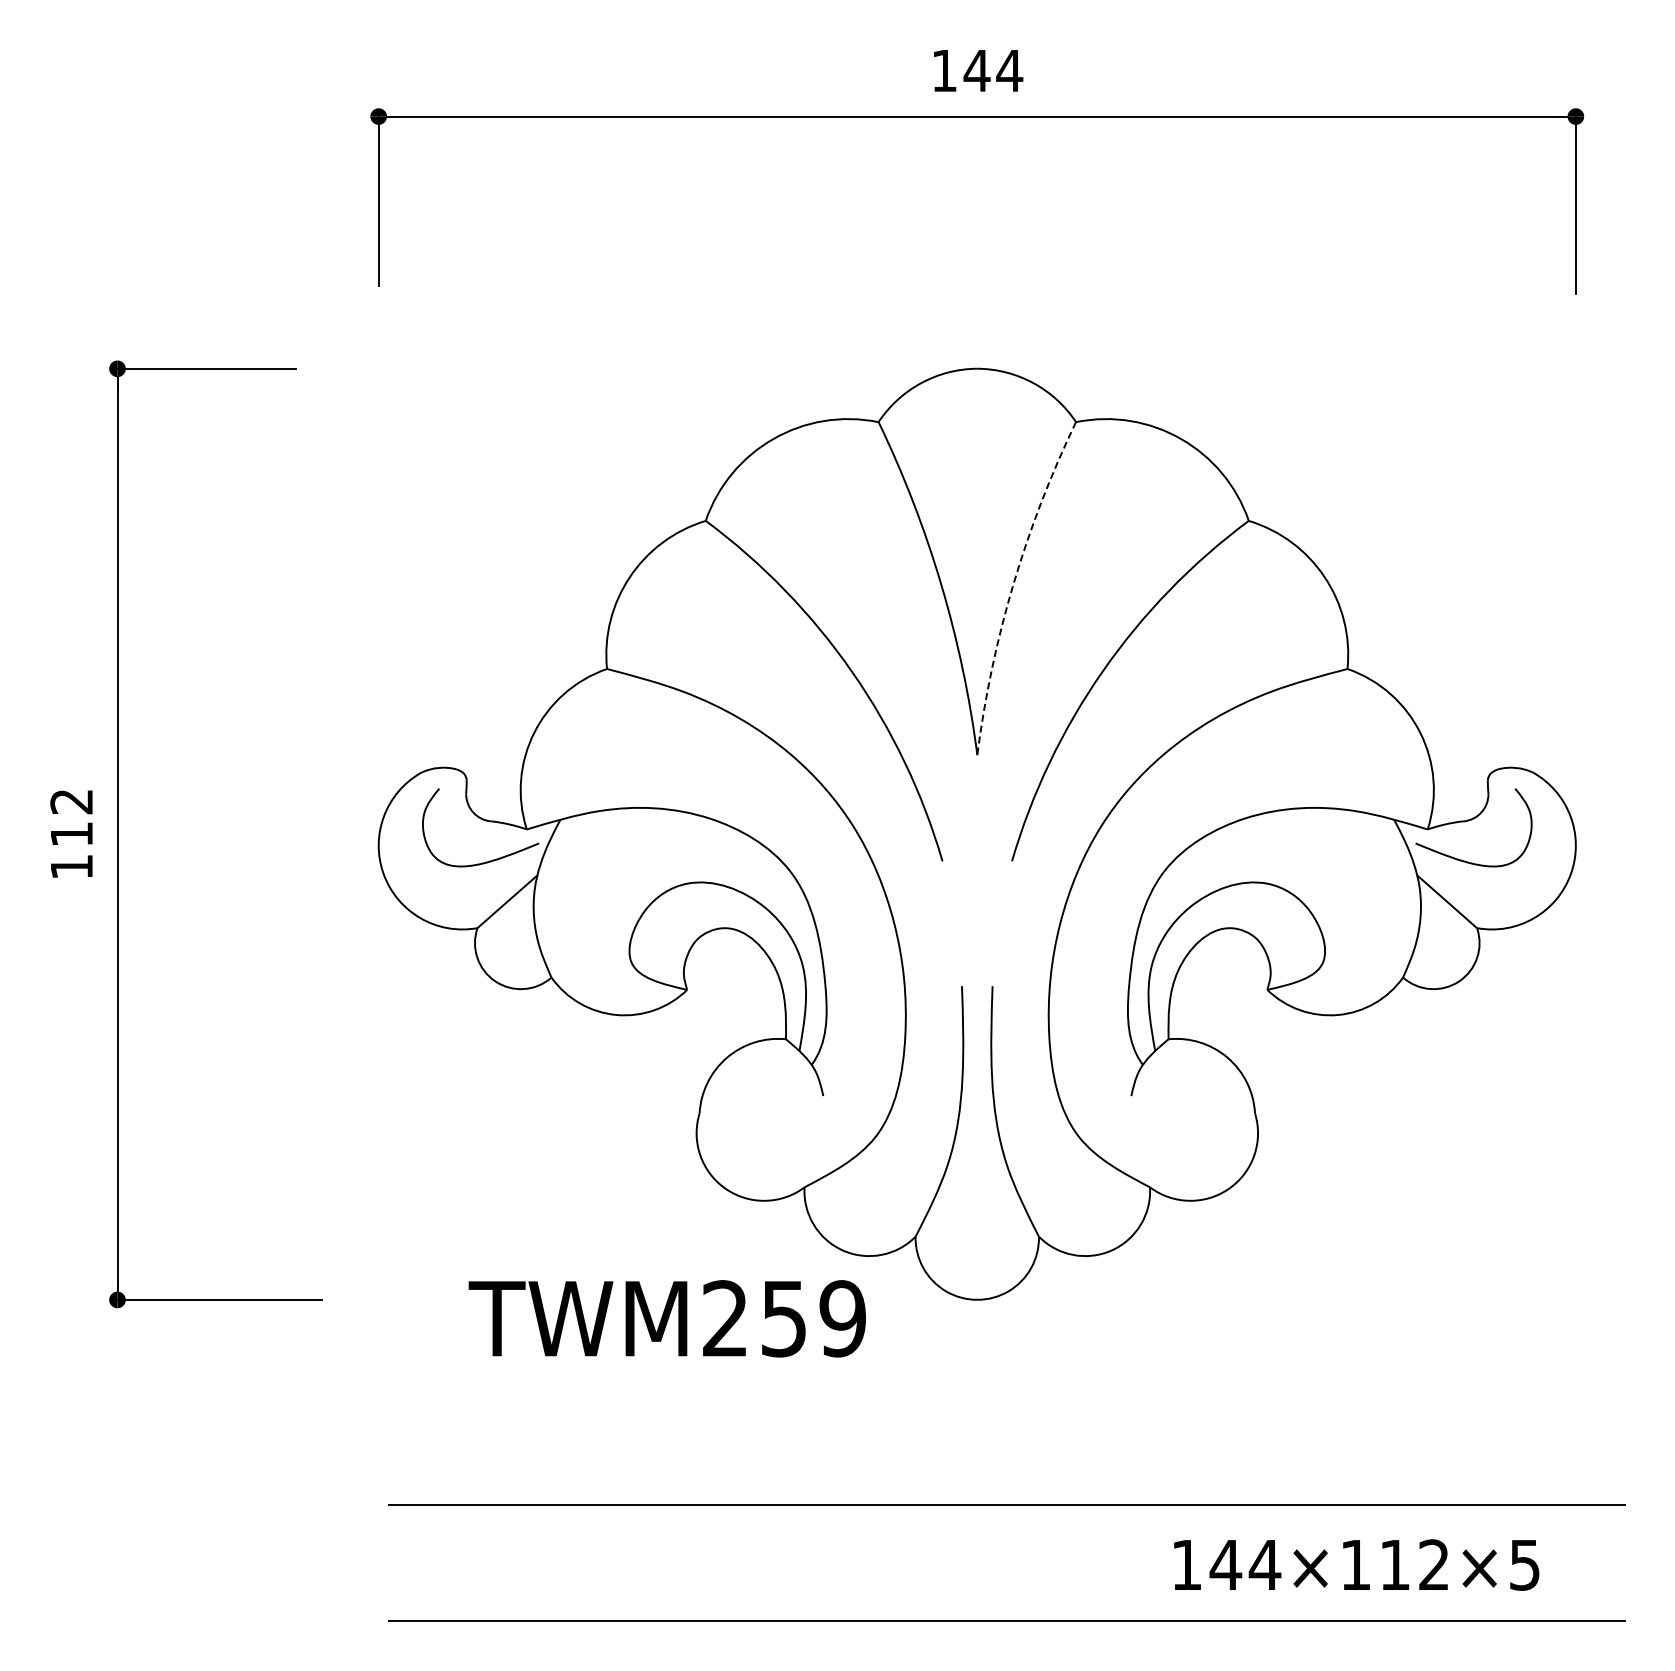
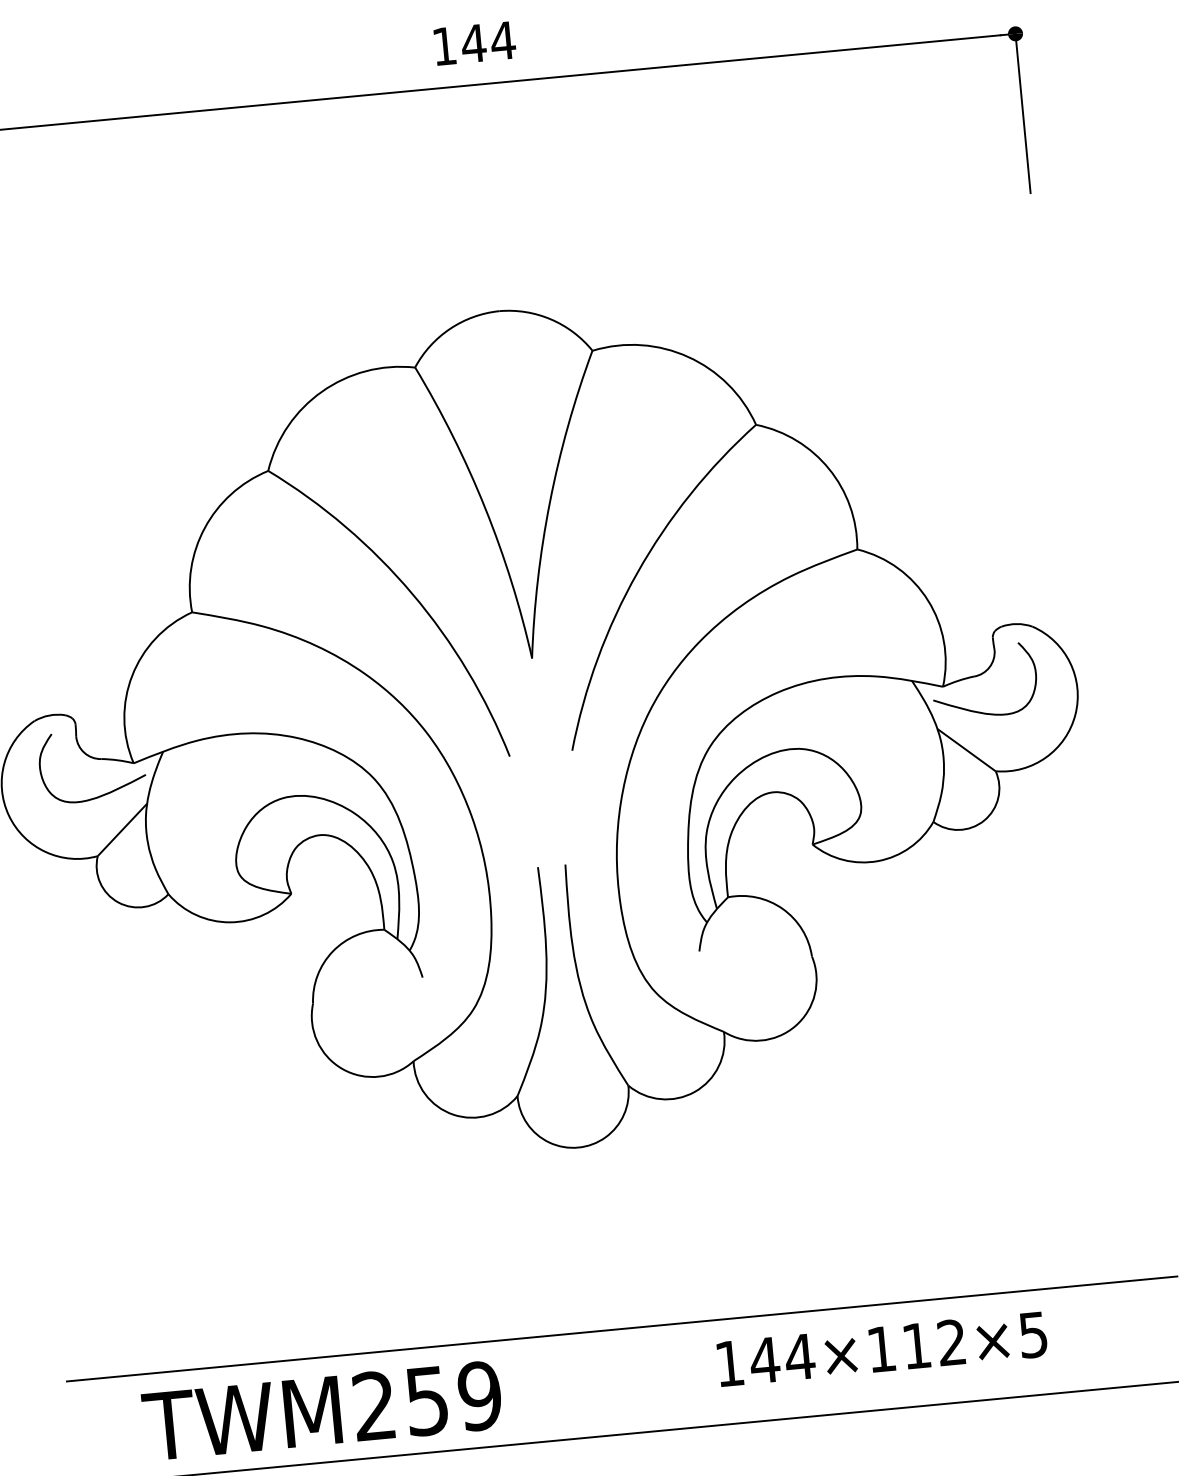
arc: (1013, 584) -> (550, 501), dashed -> solid
text: (666, 1318) -> (321, 1410), moved
text: (1356, 1564) -> (882, 1348), moved

